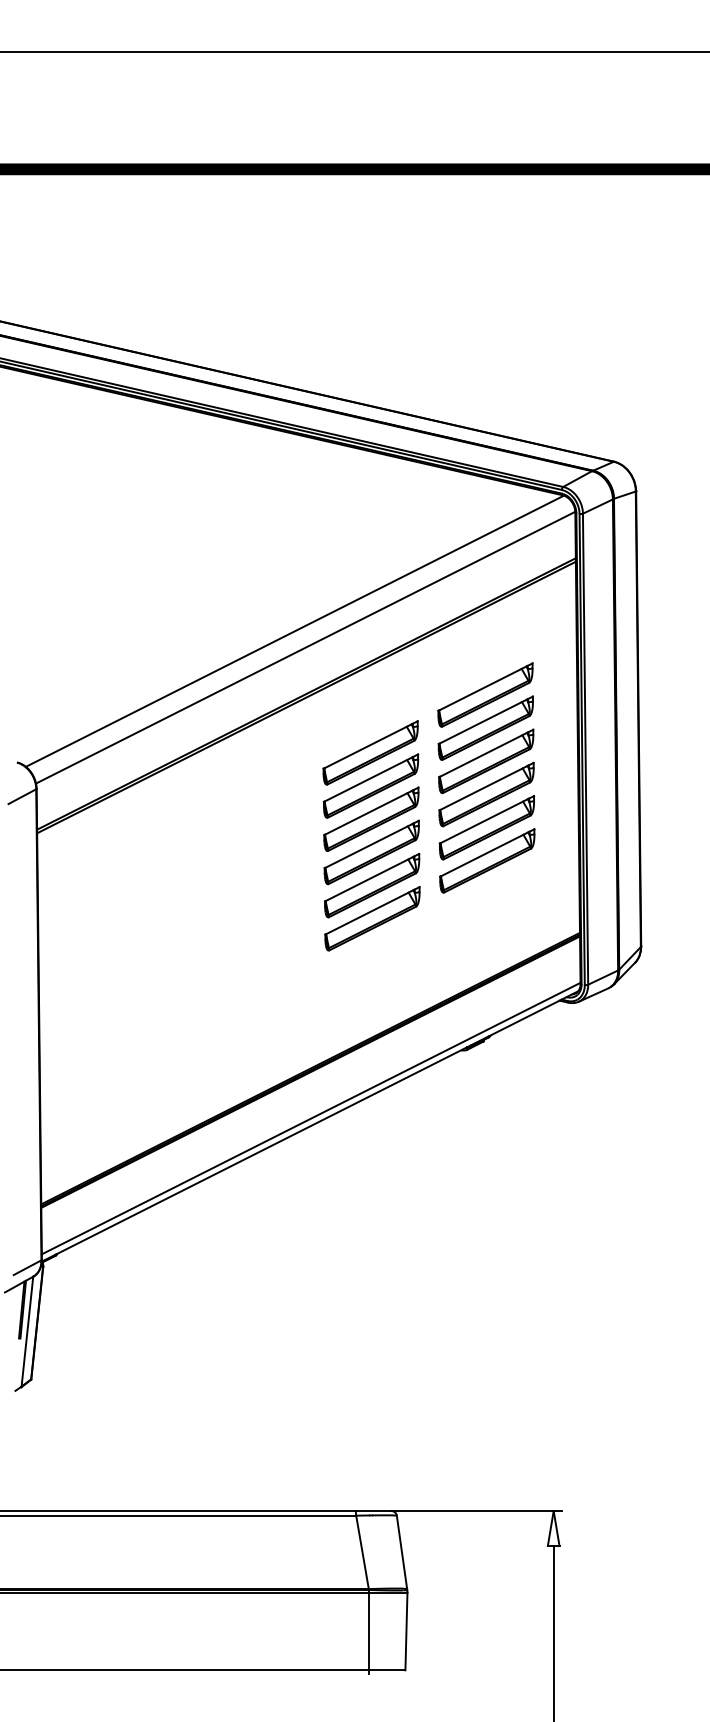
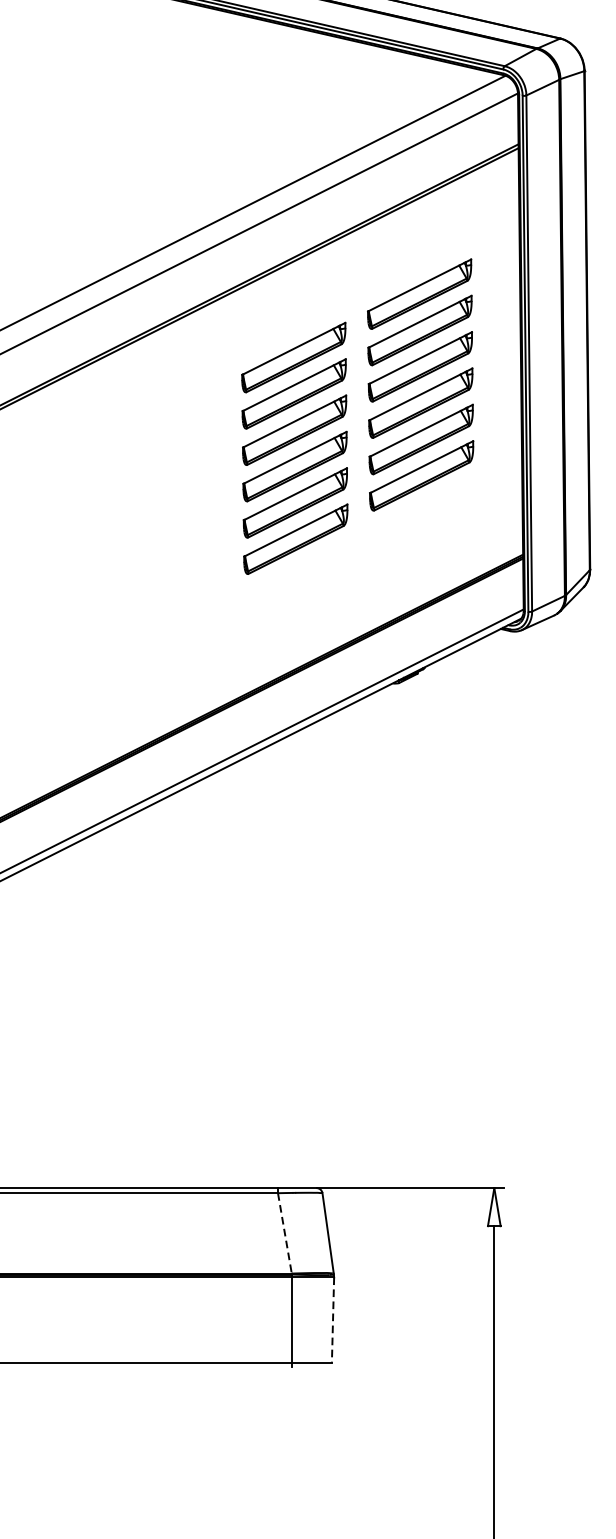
line: (362, 1552) -> (284, 1233), solid -> dashed
line: (406, 1631) -> (333, 1320), solid -> dashed

